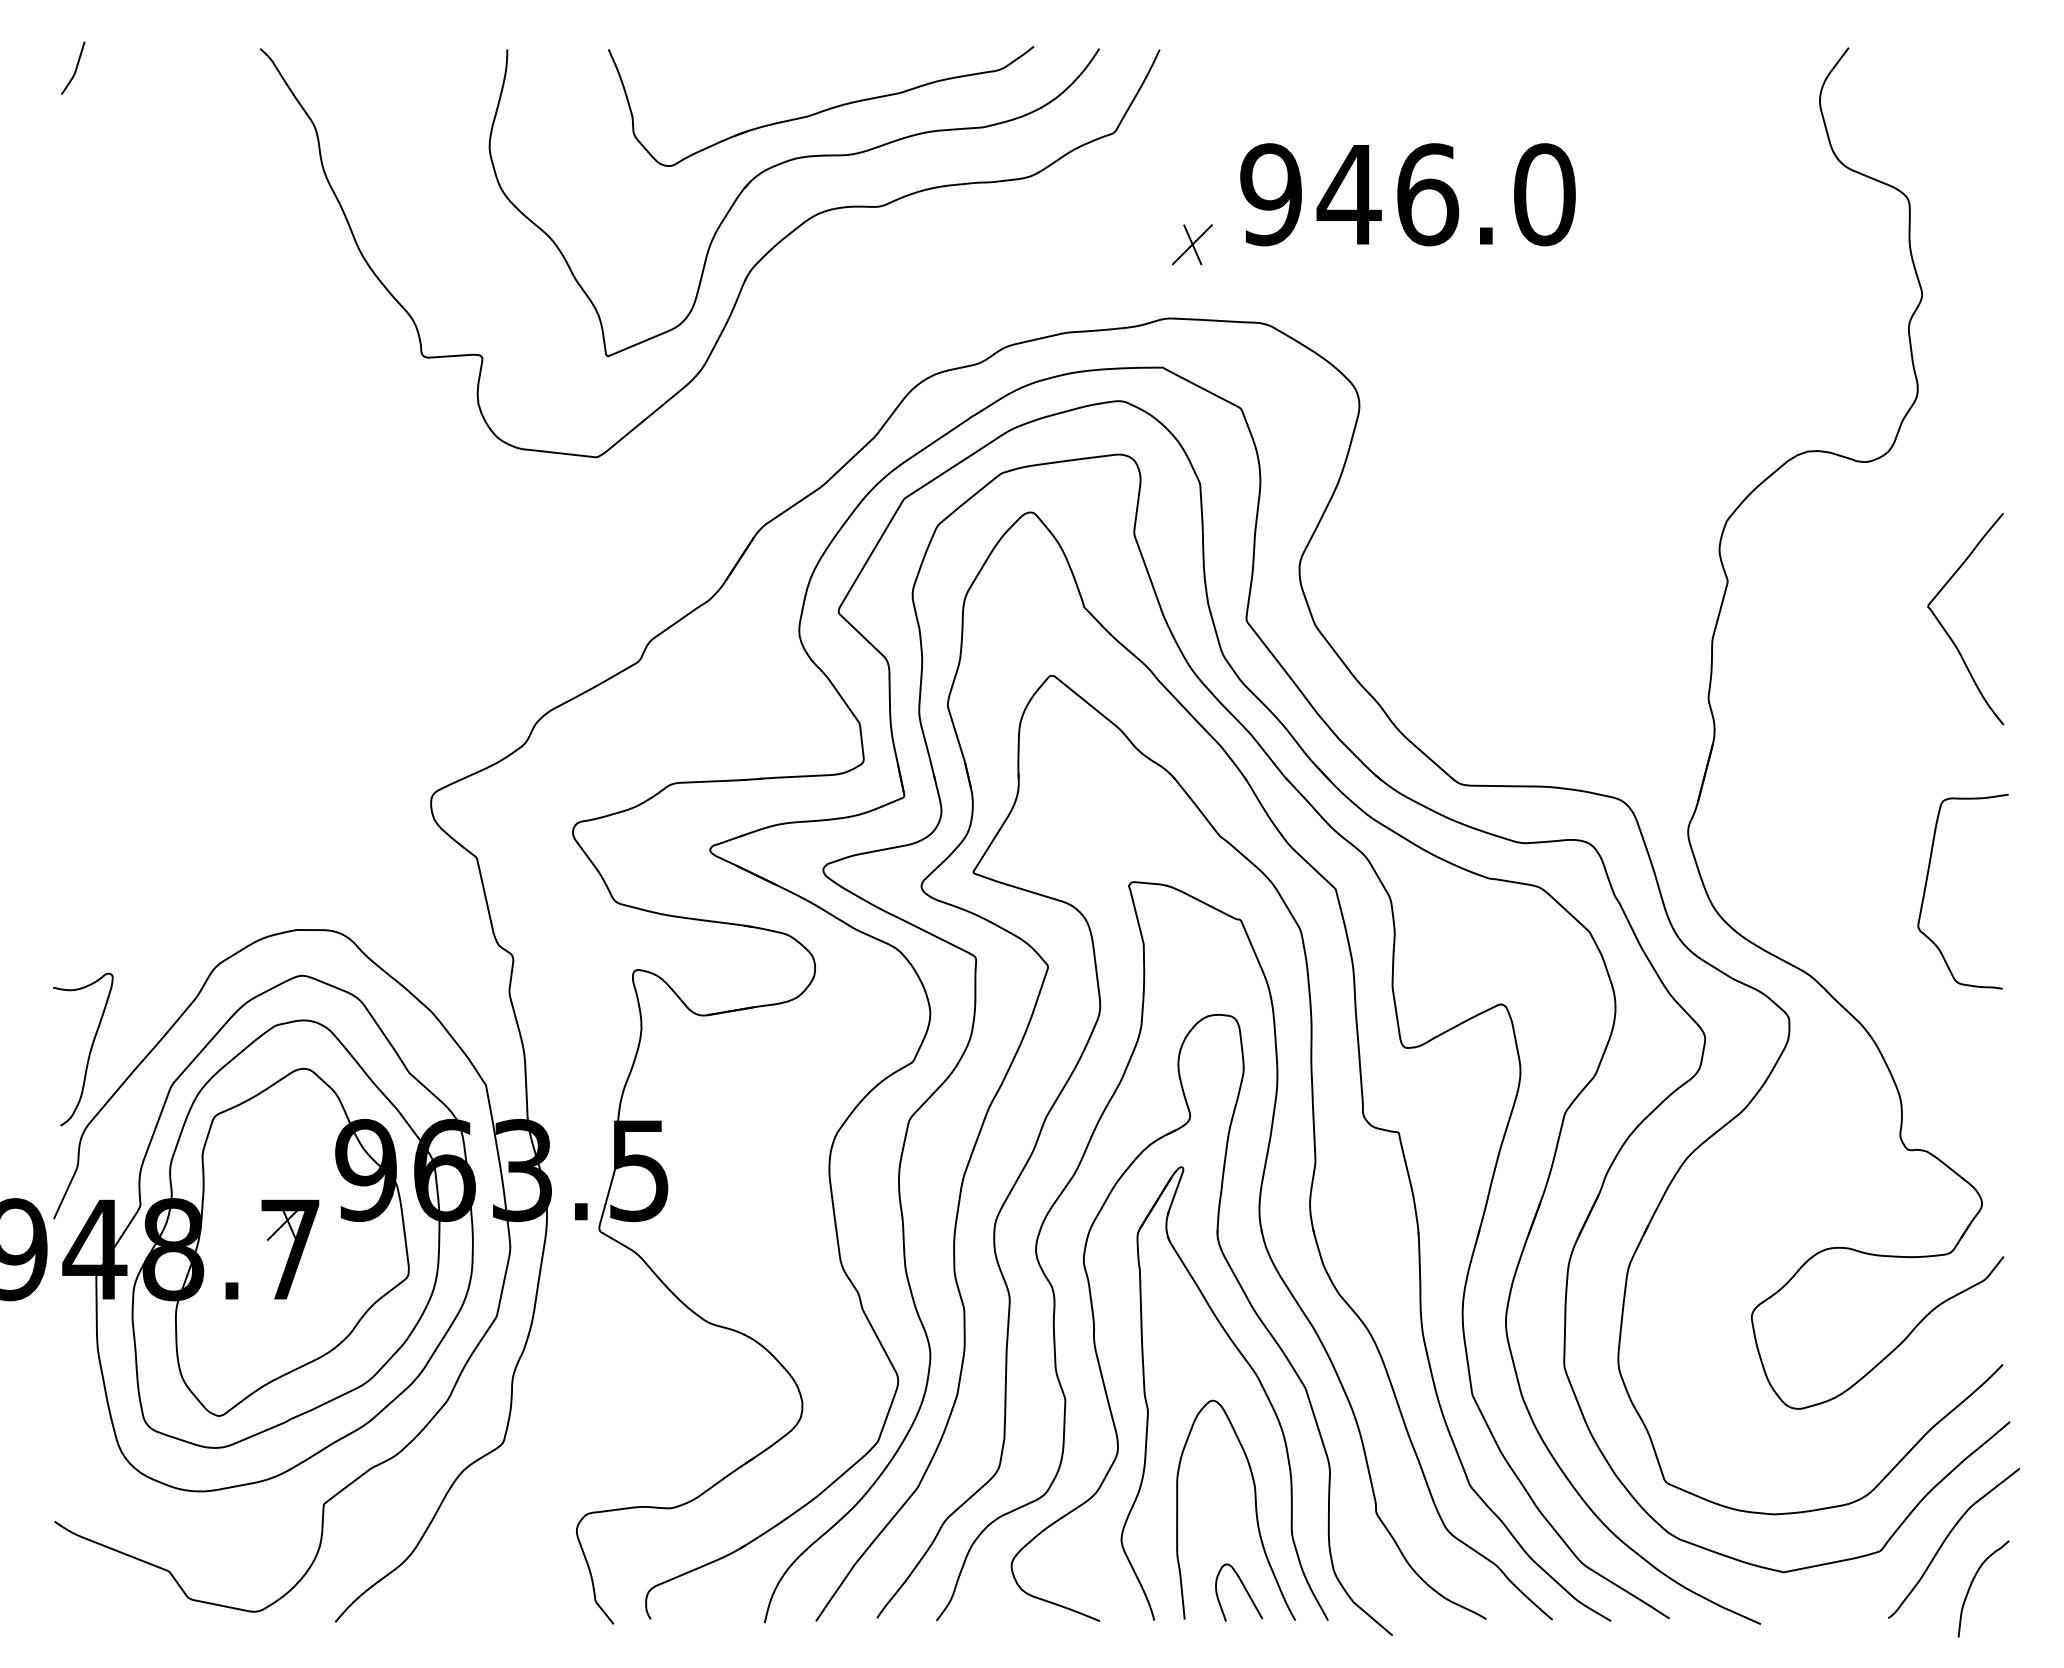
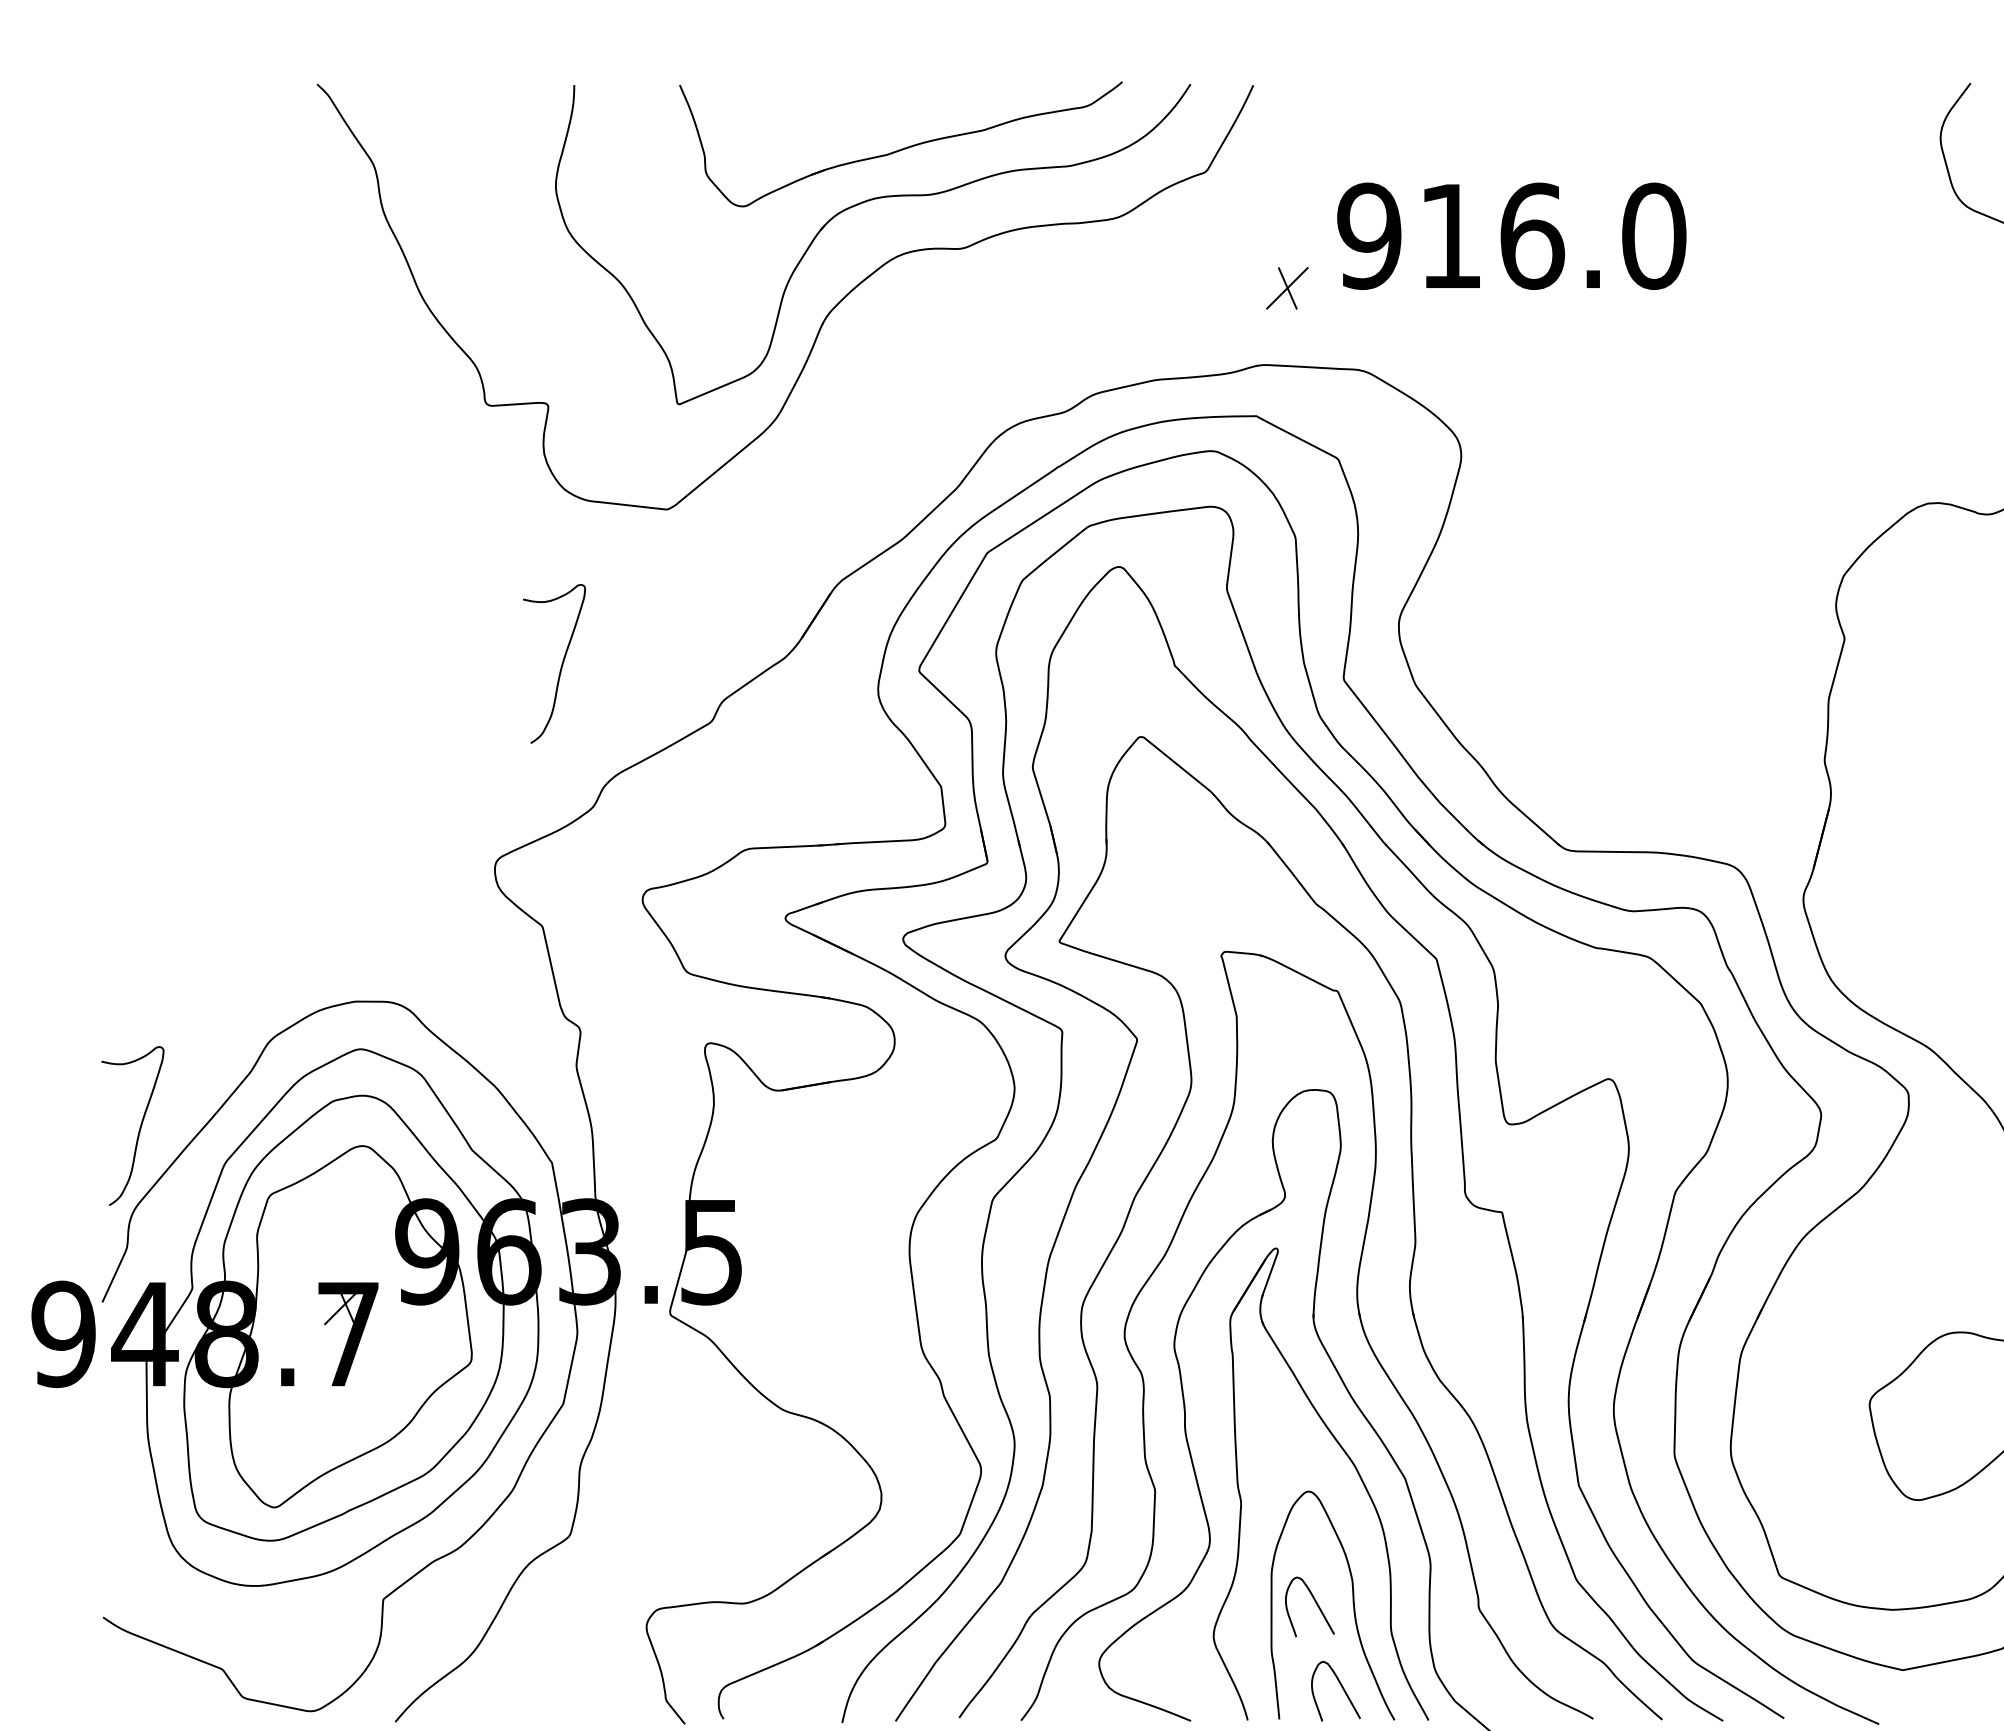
curve: (75, 67) -> (124, 103), removed
text: (1348, 194) -> (1449, 236), 946.0 -> 916.0
curve: (494, 607) -> (560, 665), added
curve: (1219, 1508) -> (1315, 1603), added

